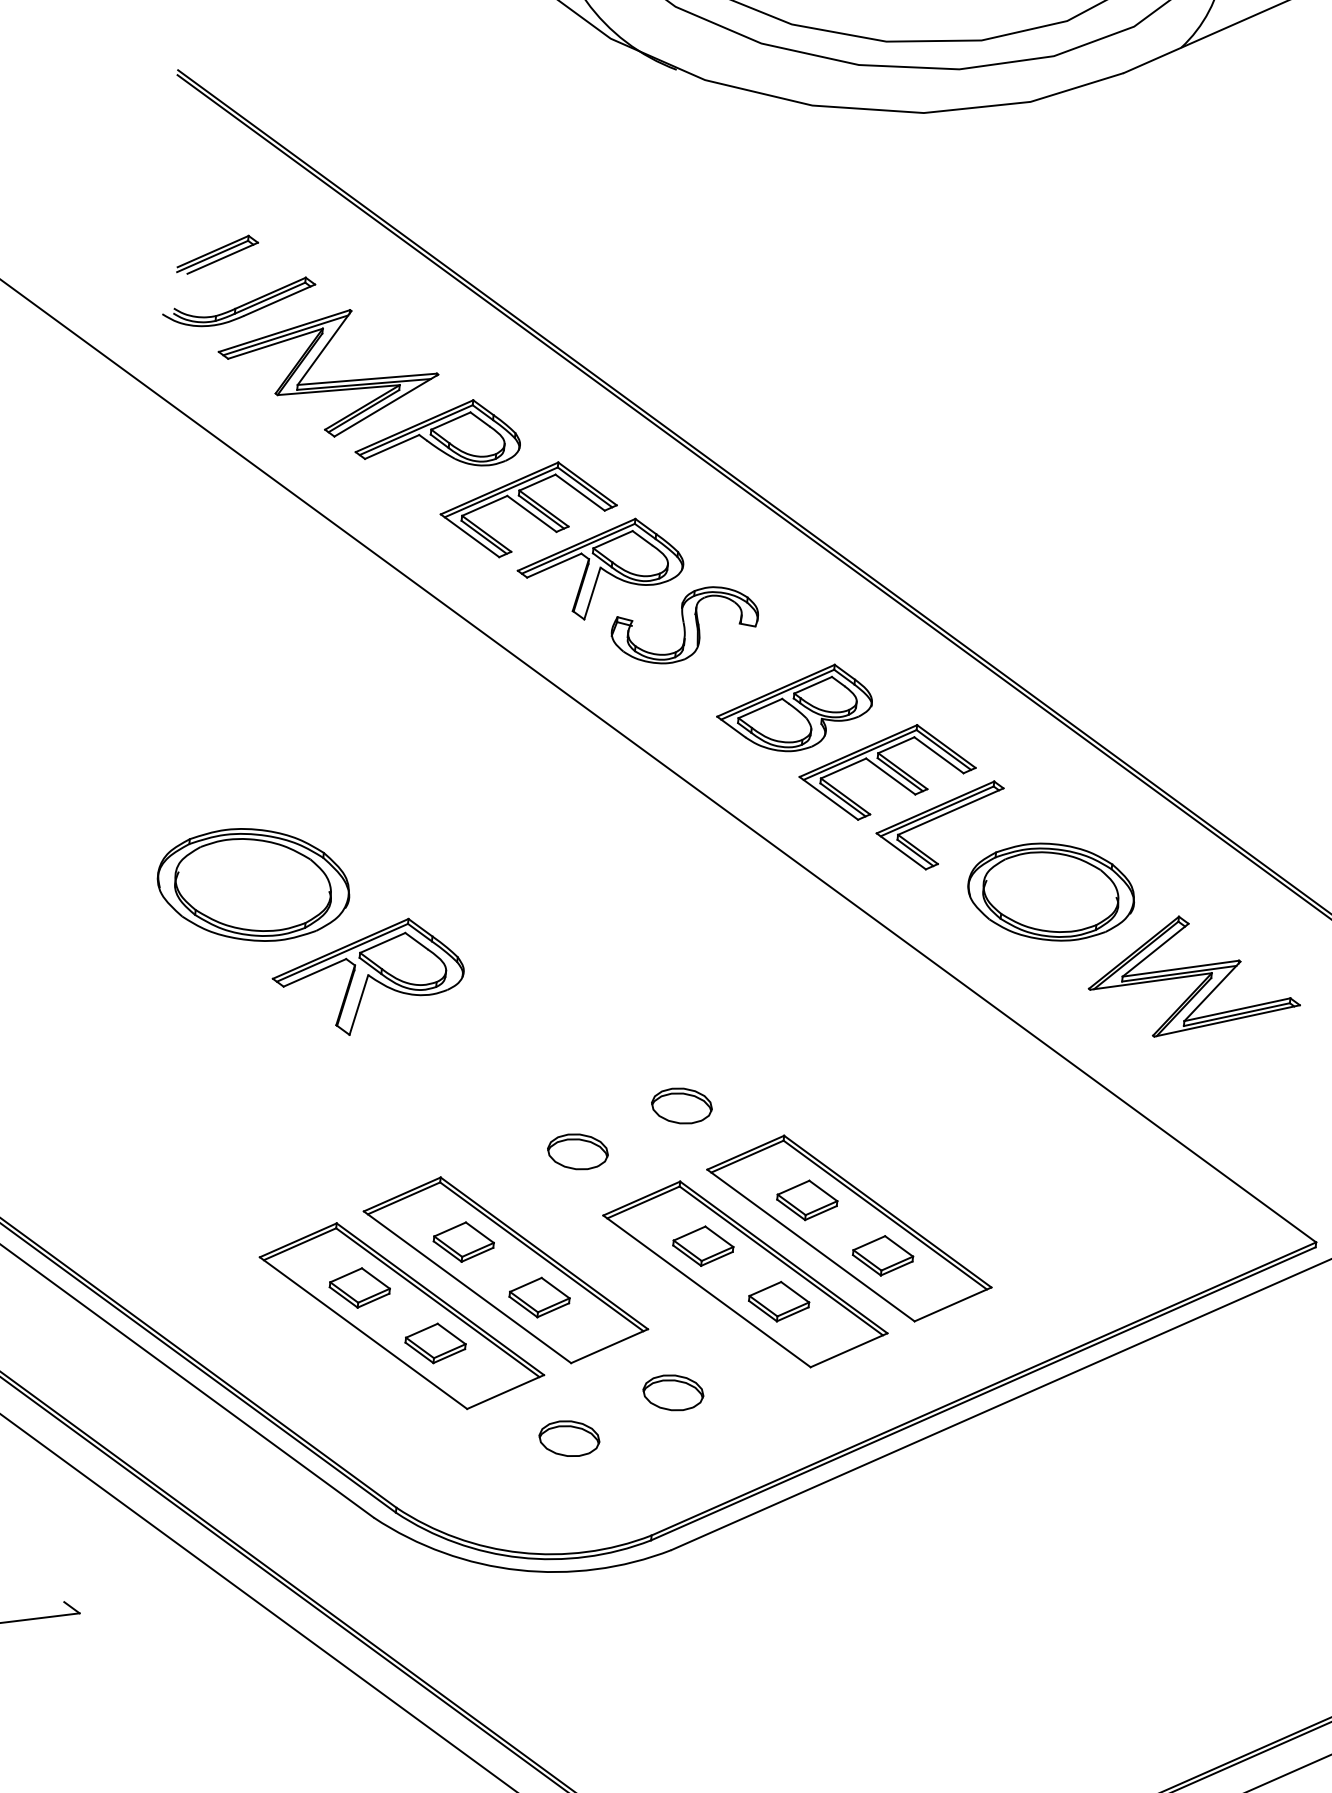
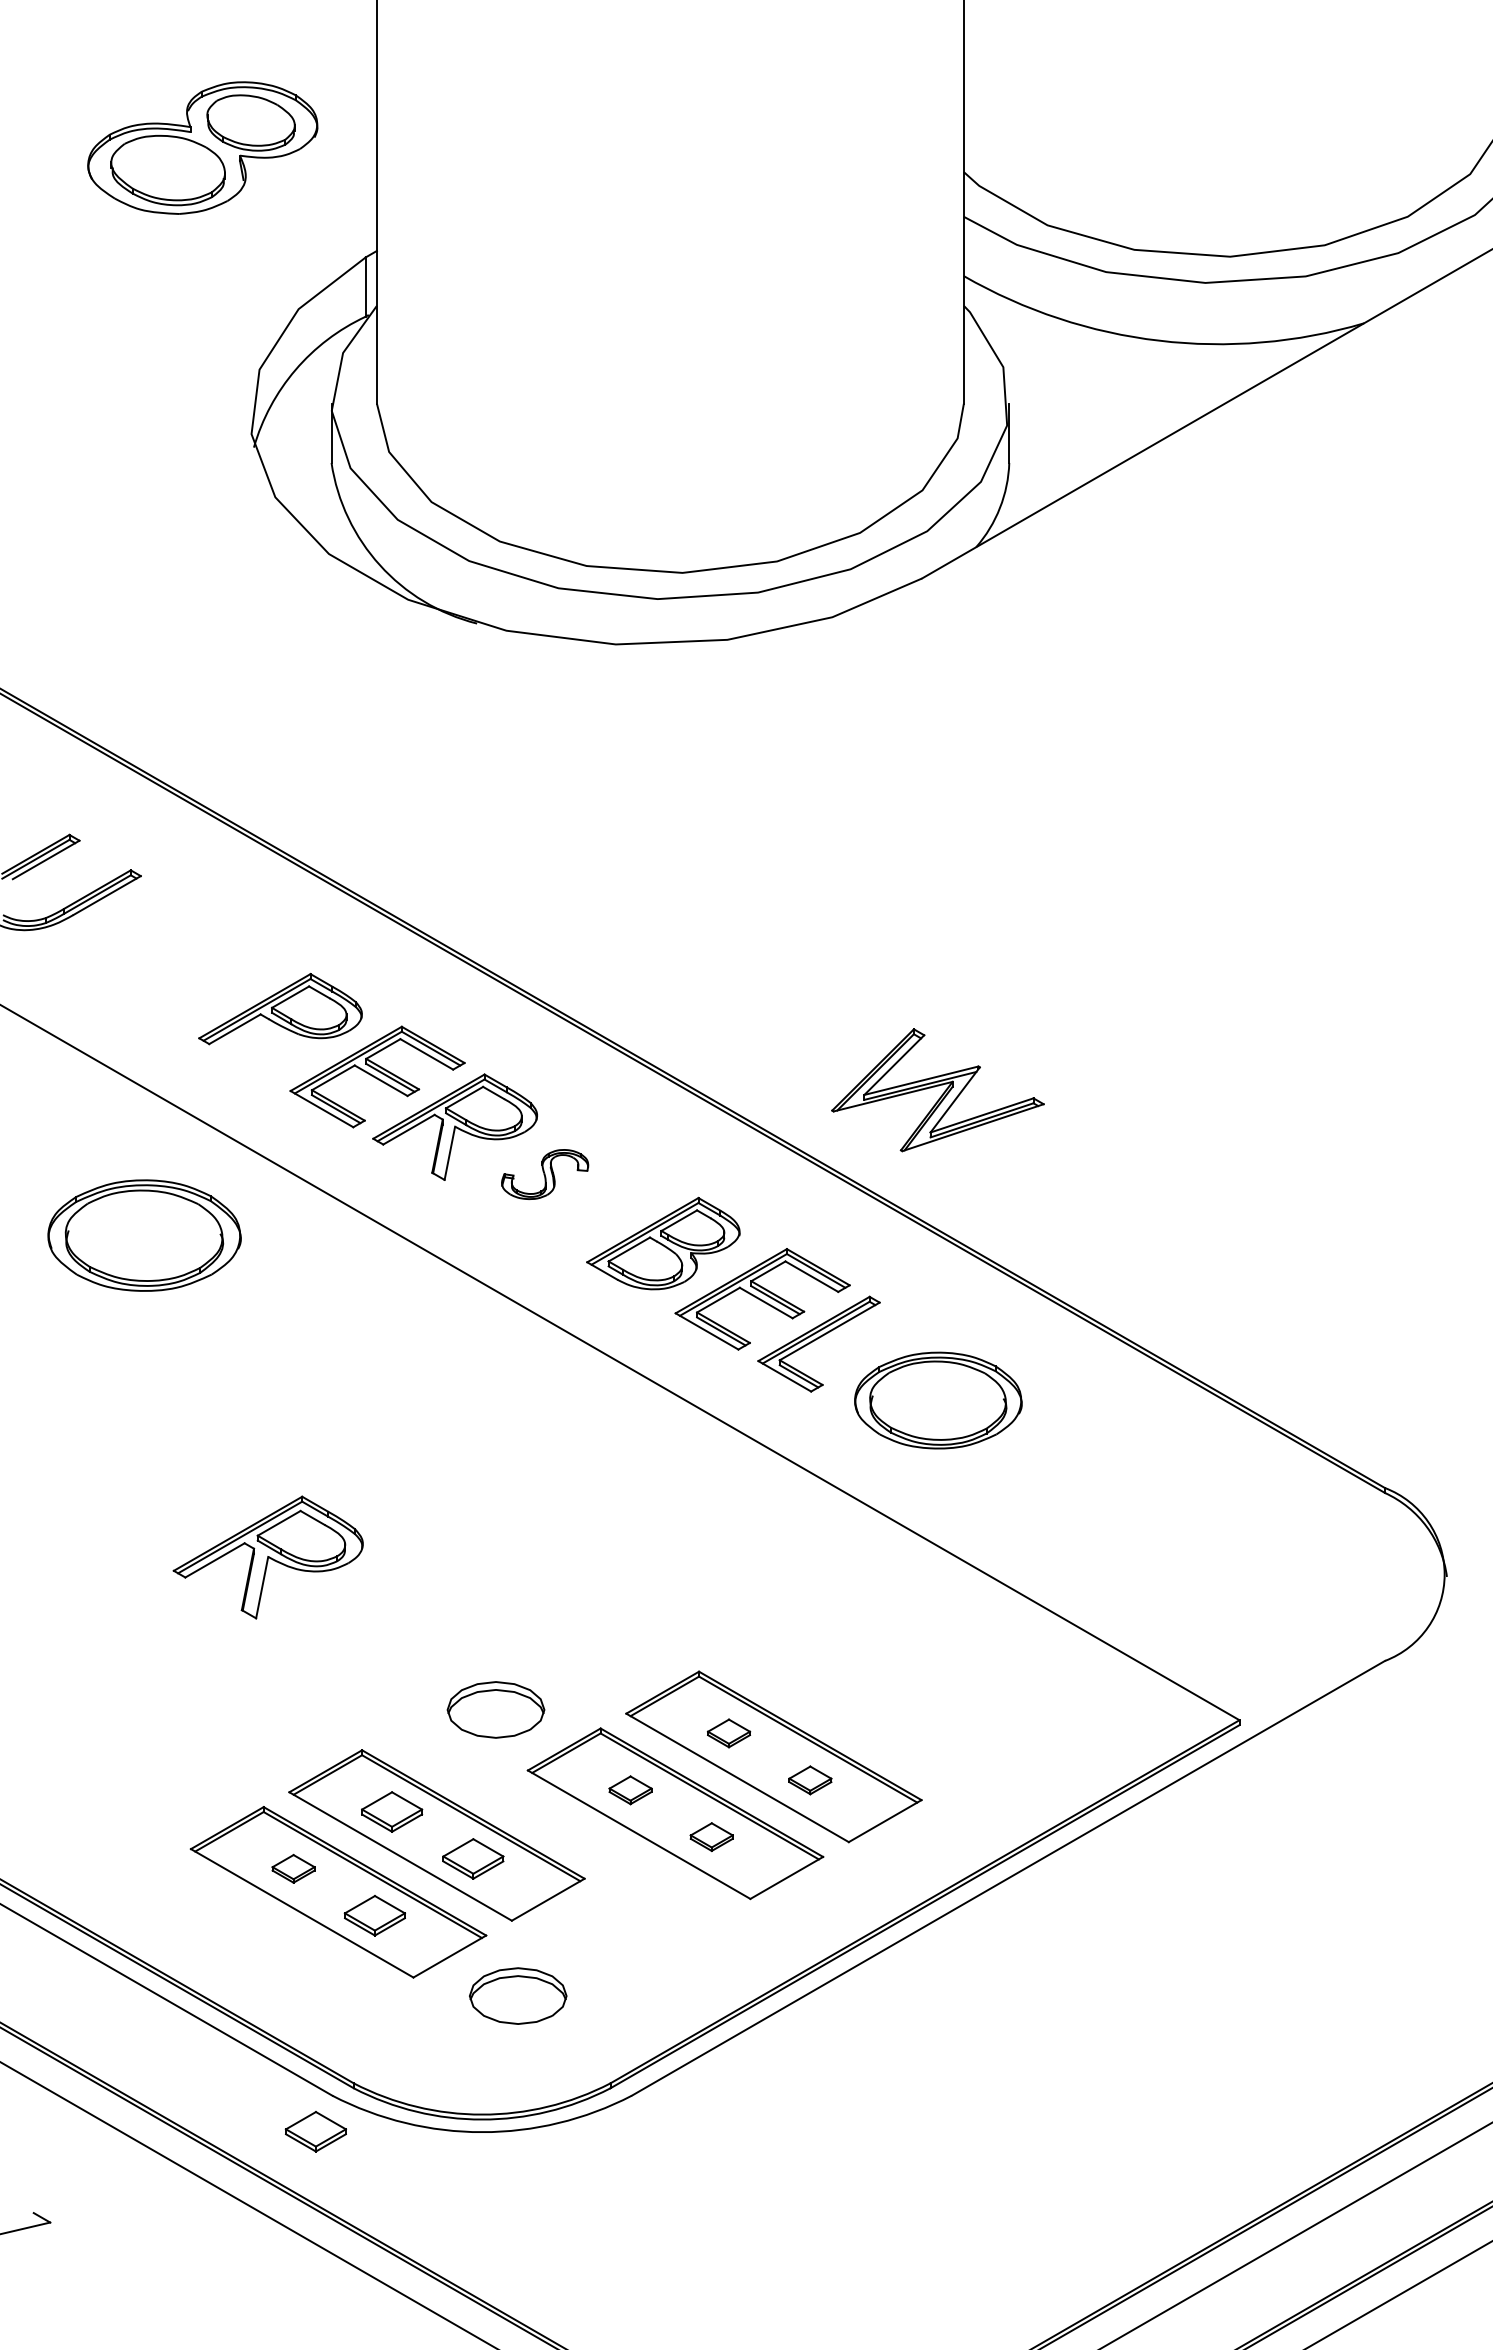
part: (329, 381) -> (165, 970), removed
part: (684, 624) -> (544, 1174), size x0.6
part: (253, 884) -> (144, 1235), moved
part: (1195, 980) -> (937, 1090), moved
part: (682, 1105) -> (594, 1652), removed
part: (577, 1151) -> (495, 1709), size x1.6
part: (806, 1200) -> (728, 1733), size x0.7
part: (703, 1246) -> (630, 1790), size x0.7
part: (883, 1255) -> (810, 1780), size x0.7
part: (359, 1287) -> (293, 1868), size x0.7
part: (778, 1300) -> (711, 1836), size x0.7
part: (673, 1392) -> (616, 1938), removed
part: (569, 1438) -> (518, 1995), size x1.6
part: (353, 1551) -> (315, 2131), added

